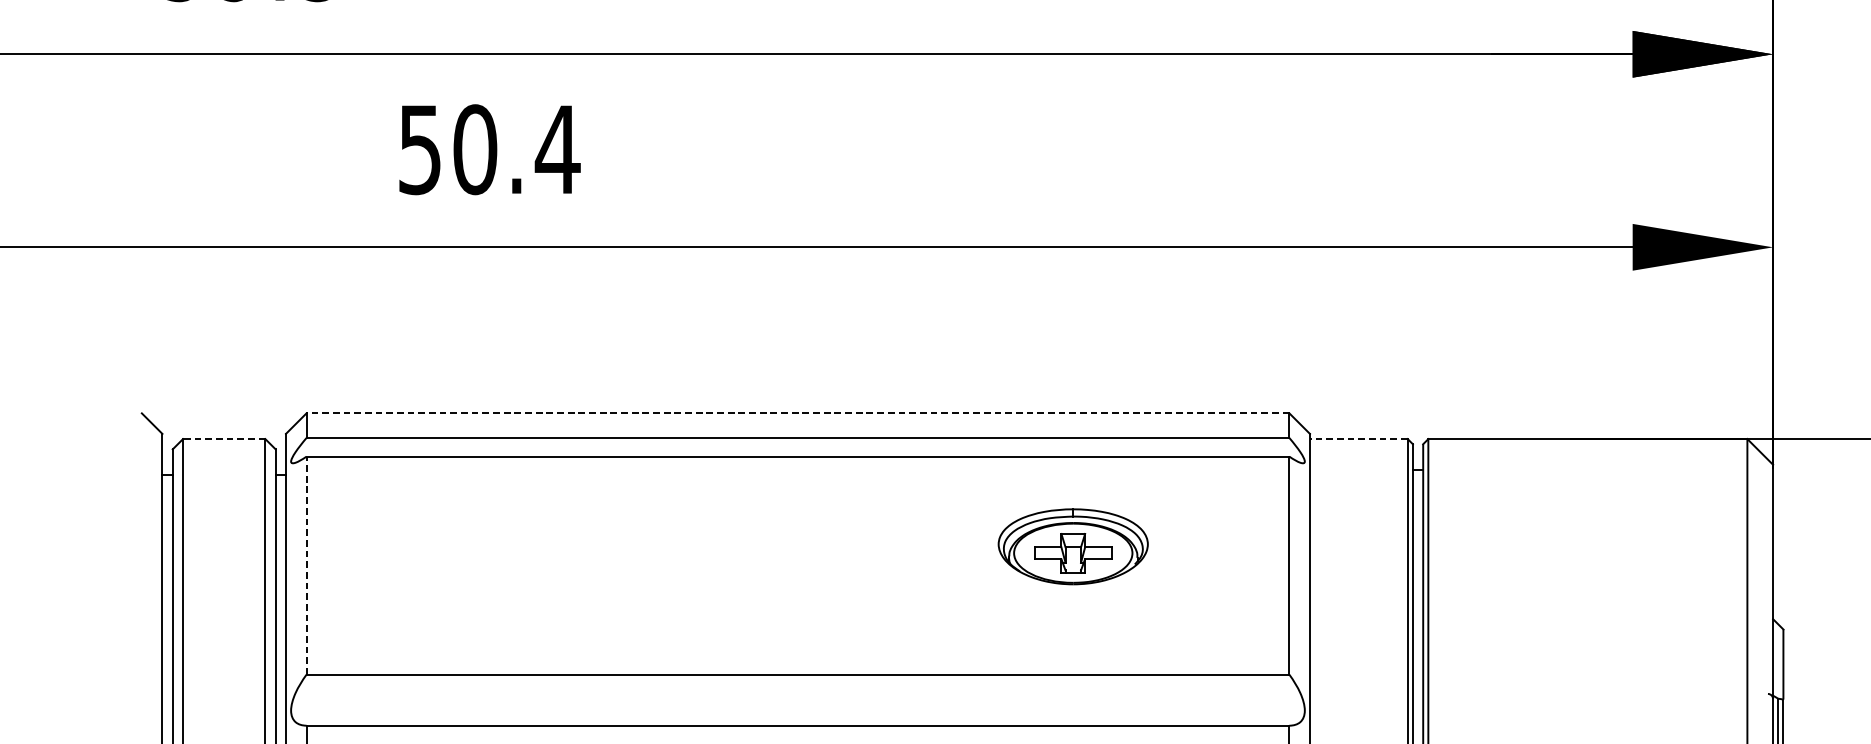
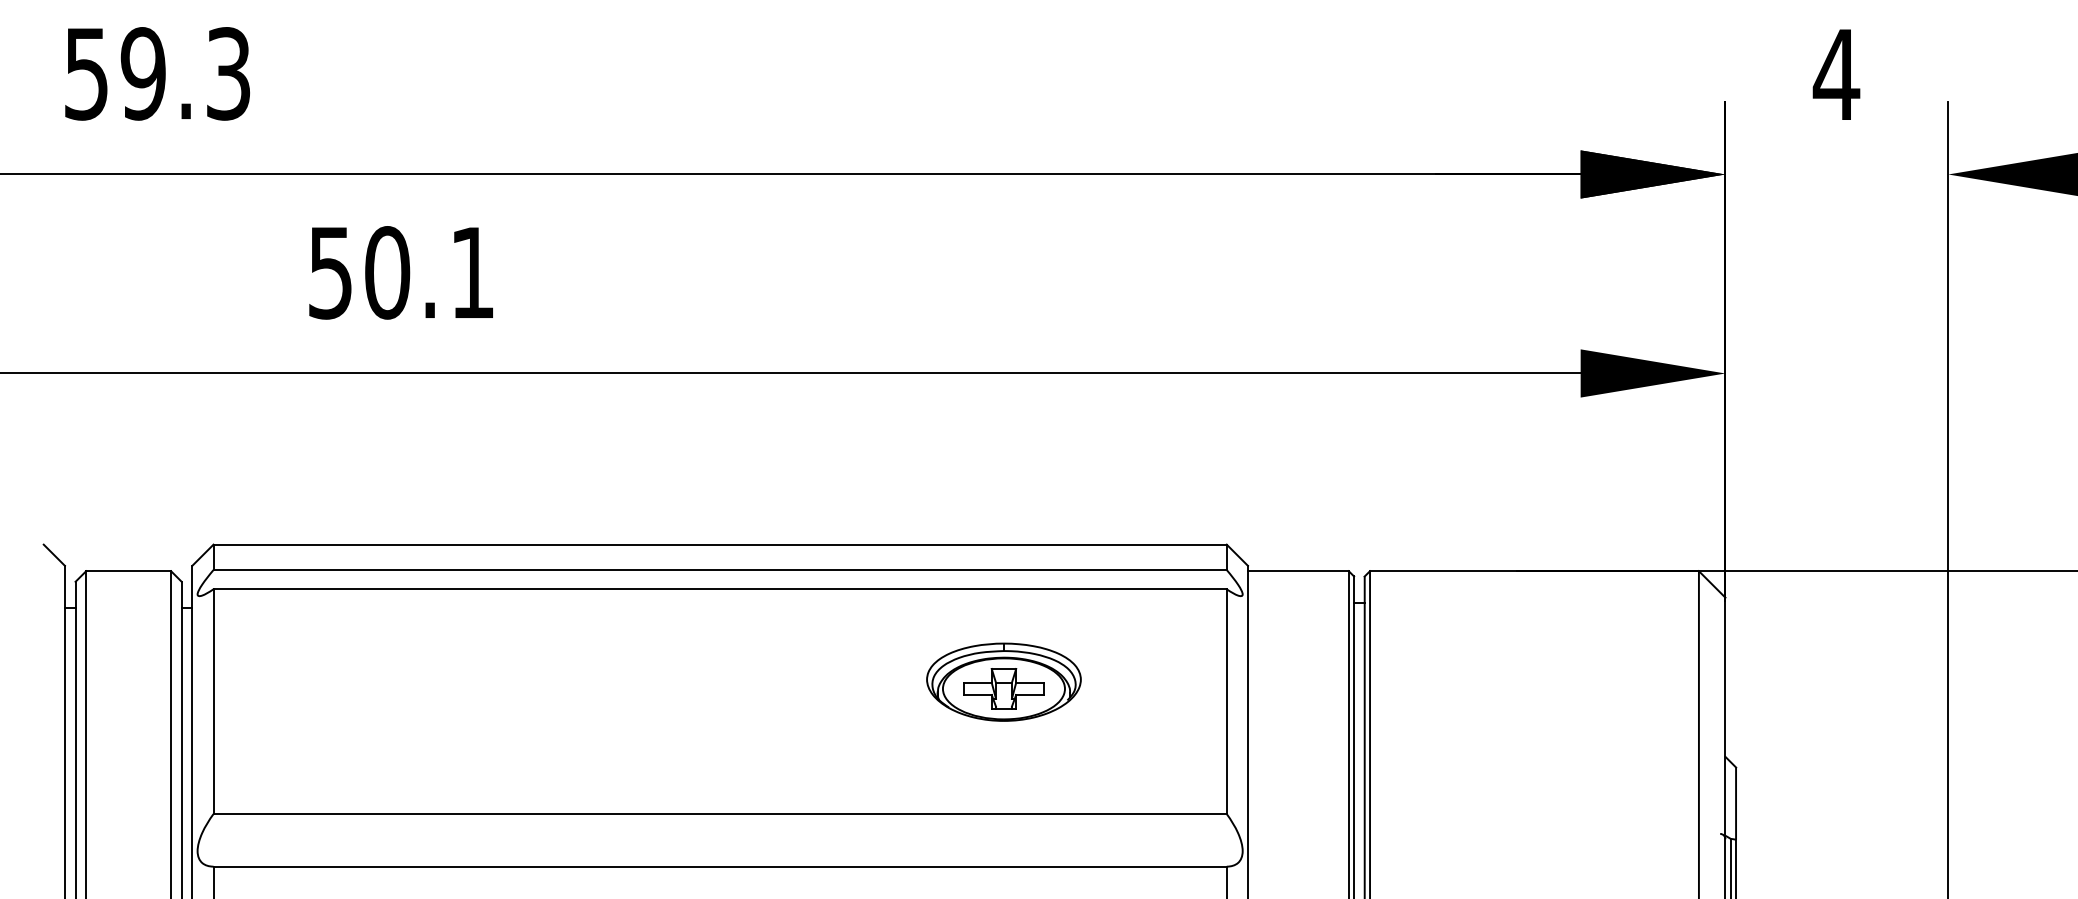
text: (557, 149) -> (472, 272), 50.4 -> 50.1
line: (798, 413) -> (720, 544), dashed -> solid
line: (224, 439) -> (128, 571), dashed -> solid
line: (1358, 439) -> (1297, 571), dashed -> solid
line: (306, 565) -> (213, 701), dashed -> solid

